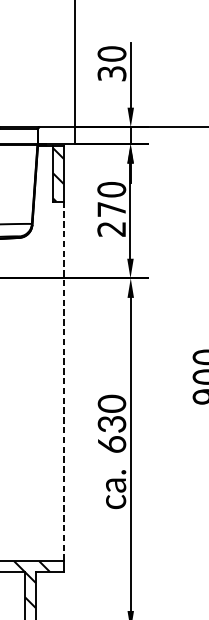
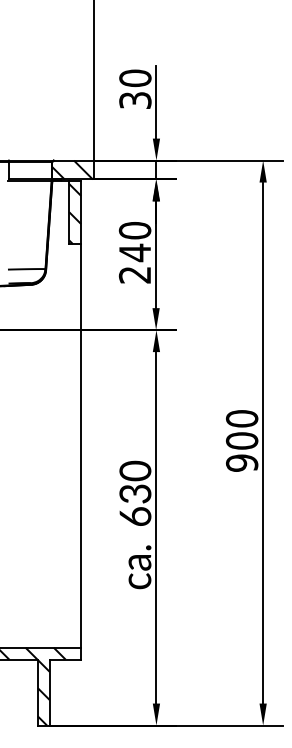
hatch: (55, 135) -> (71, 169), added
text: (111, 209) -> (134, 252), 270 -> 240
line: (63, 381) -> (81, 445), dashed -> solid

